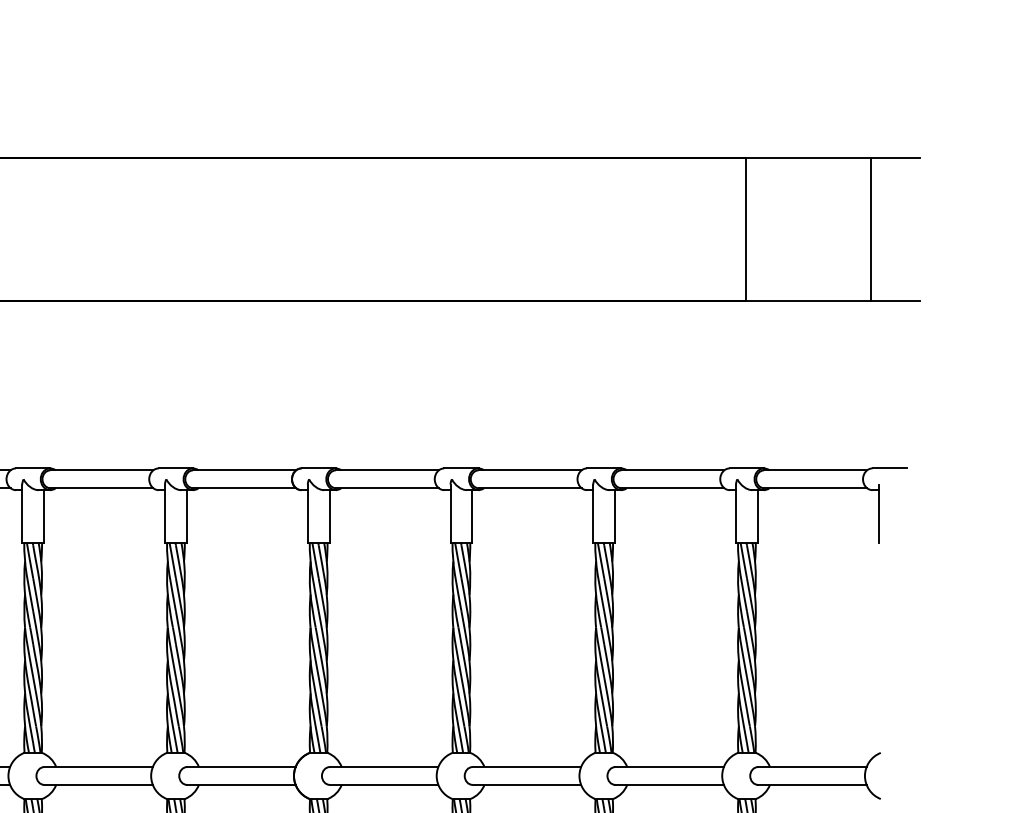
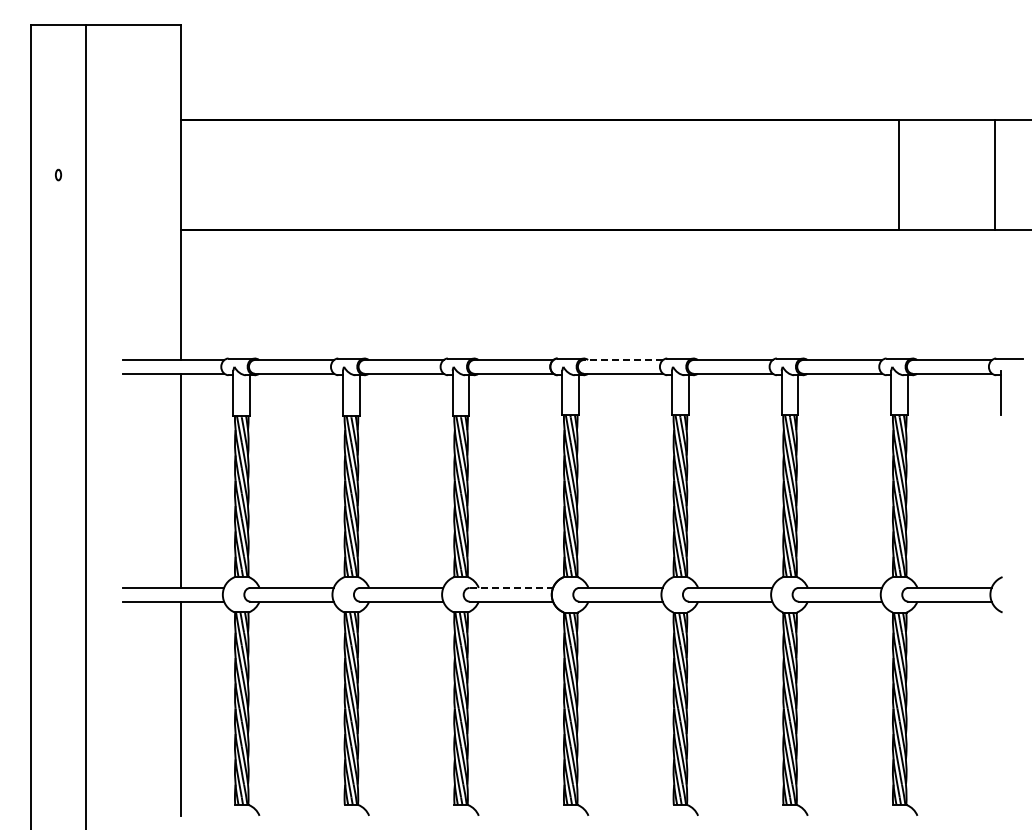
line: (387, 470) -> (623, 360), solid -> dashed
line: (241, 766) -> (511, 587), solid -> dashed

